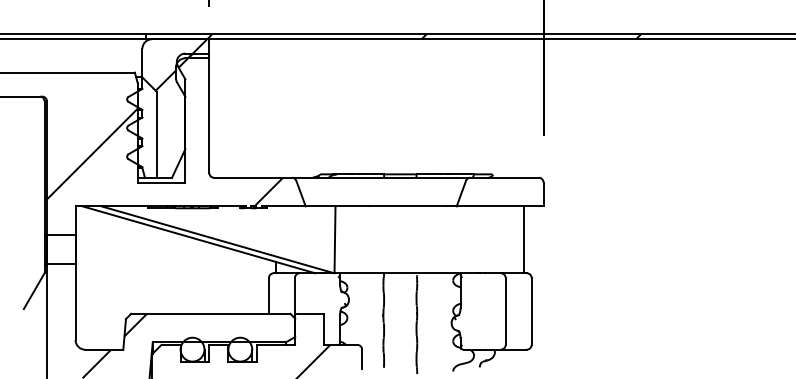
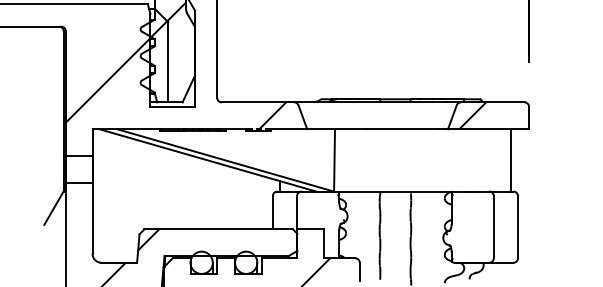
hatch: (146, 98) -> (158, 28), added
hatch: (482, 191) -> (472, 115), added

